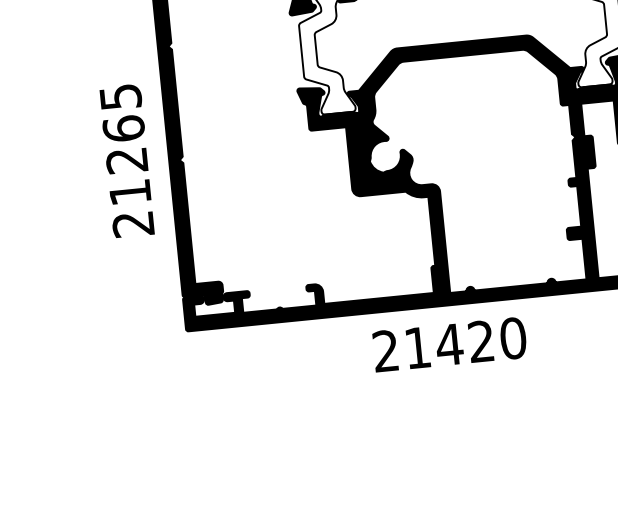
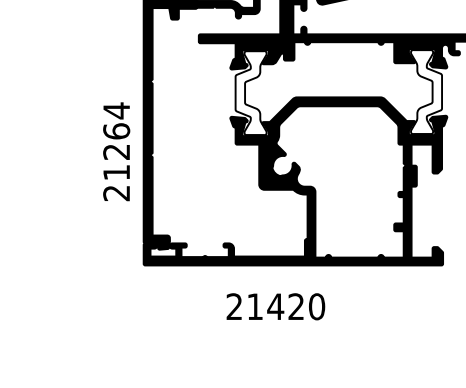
text: (120, 96) -> (116, 110), 21265 -> 21264
text: (449, 344) -> (275, 306), moved

